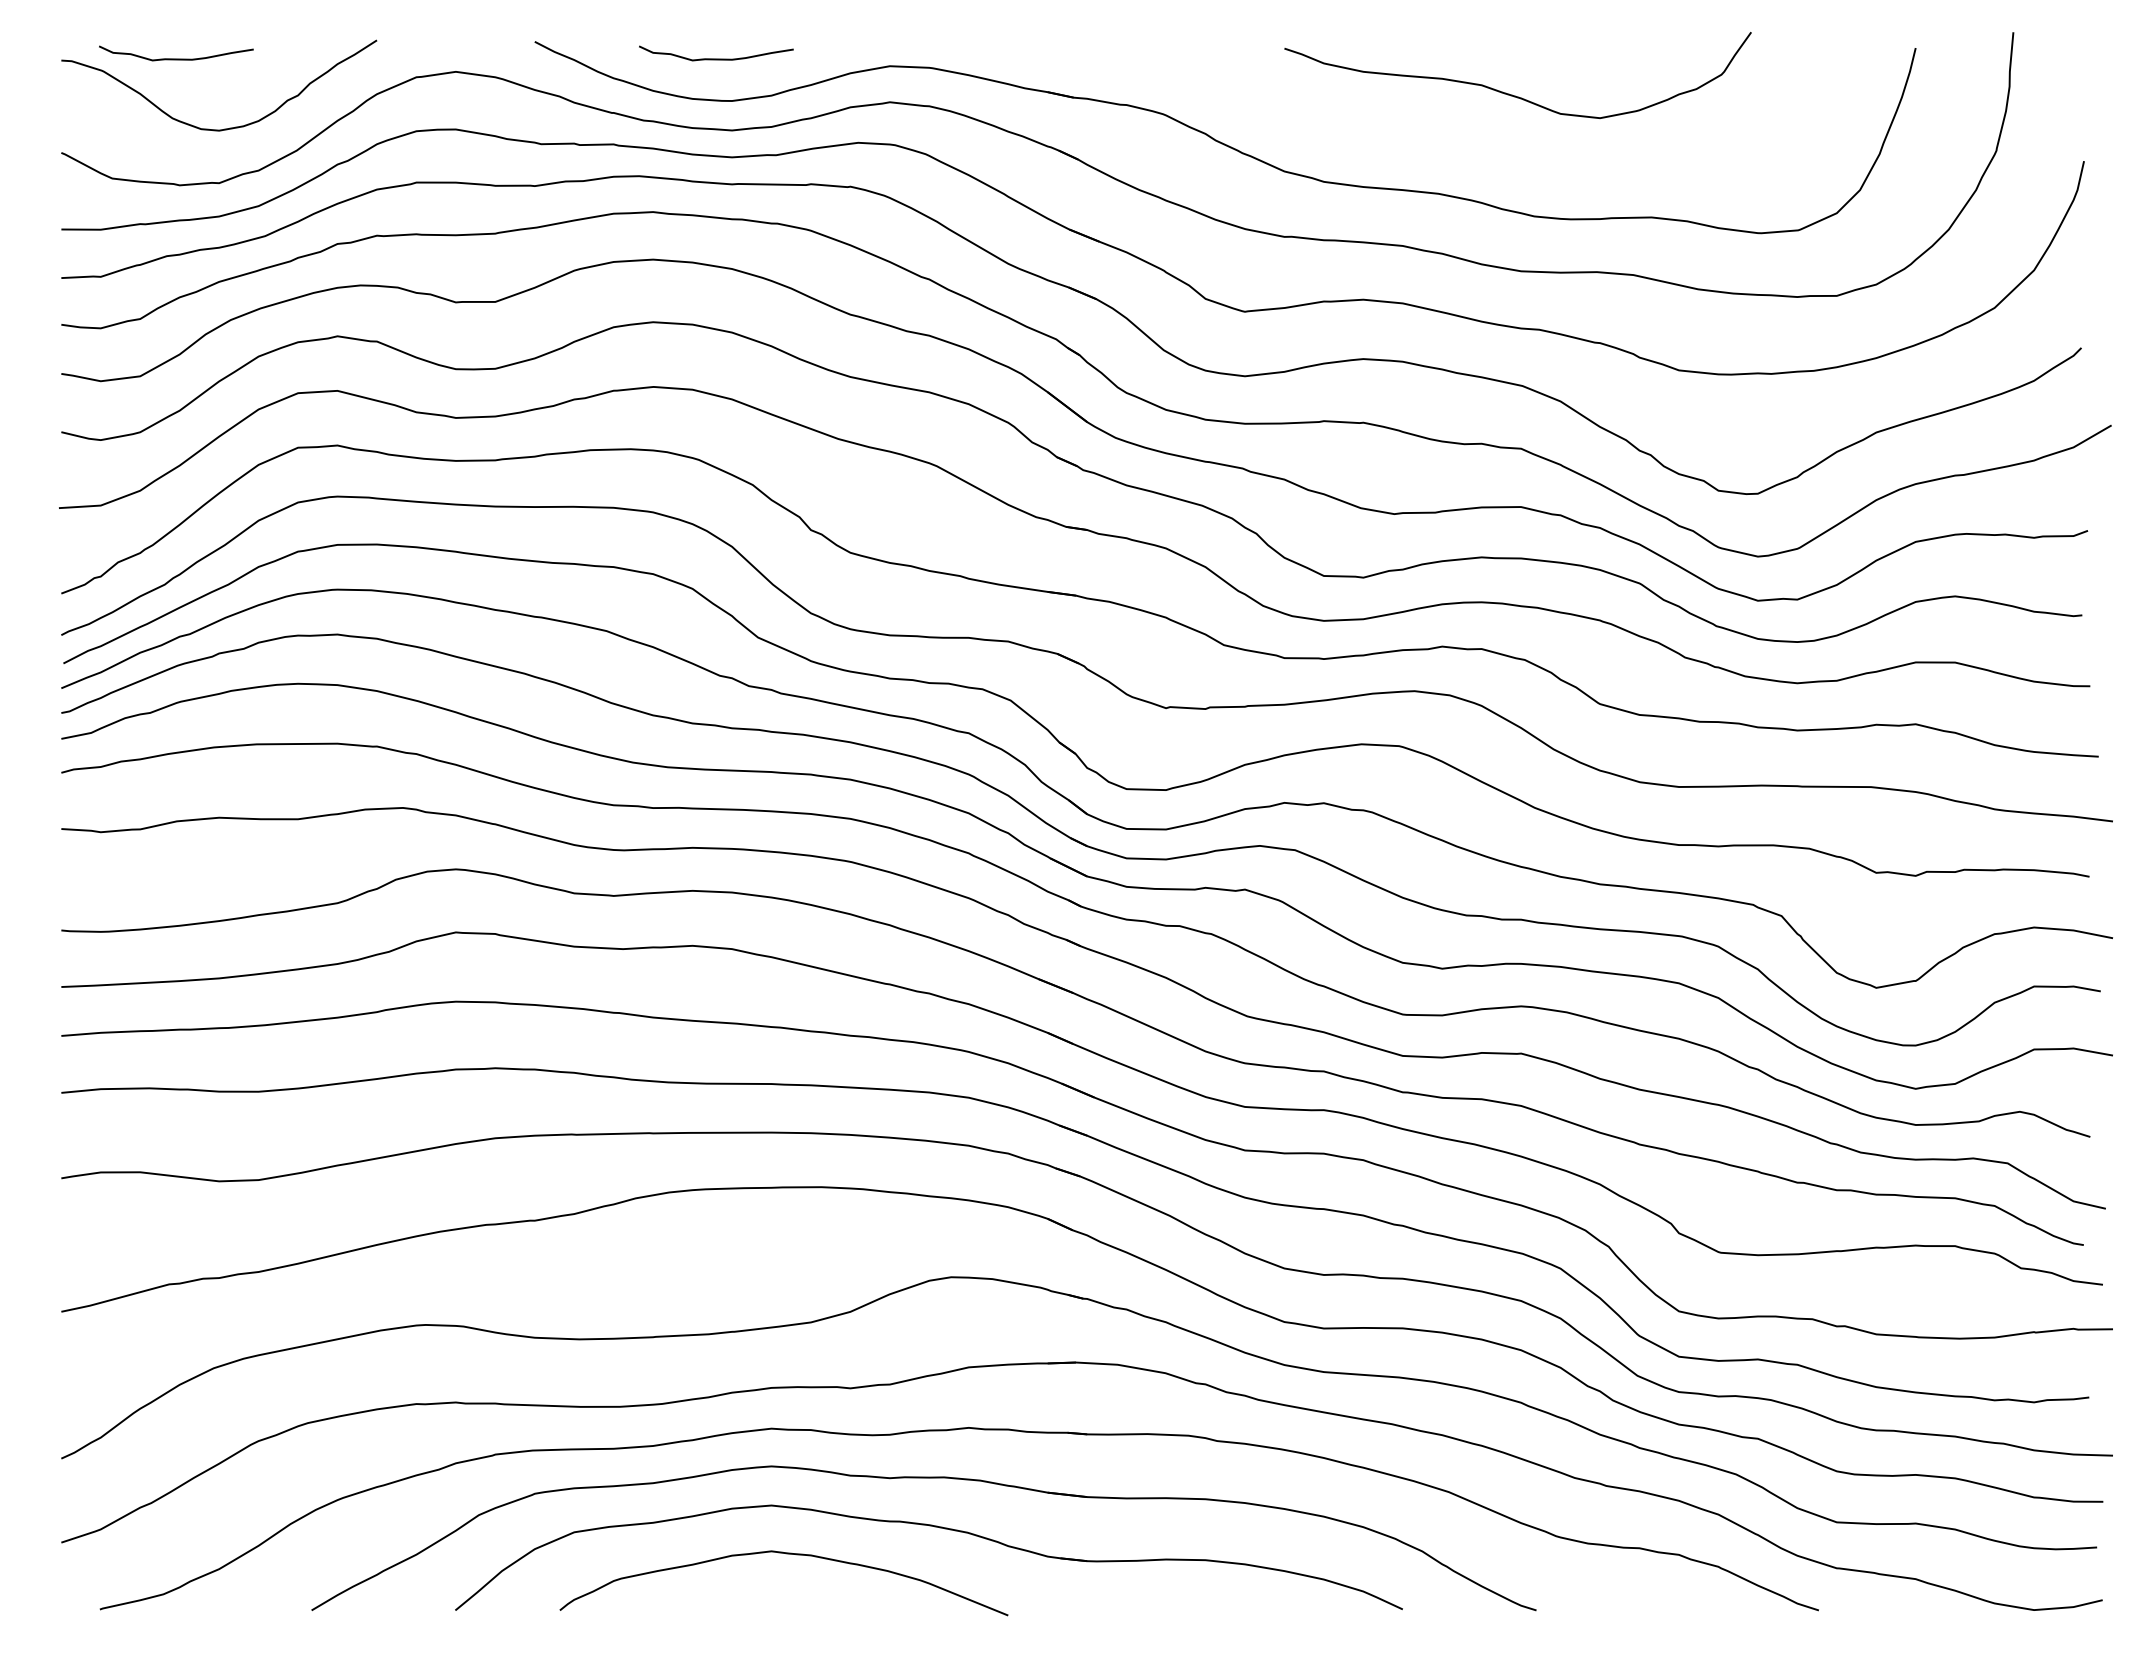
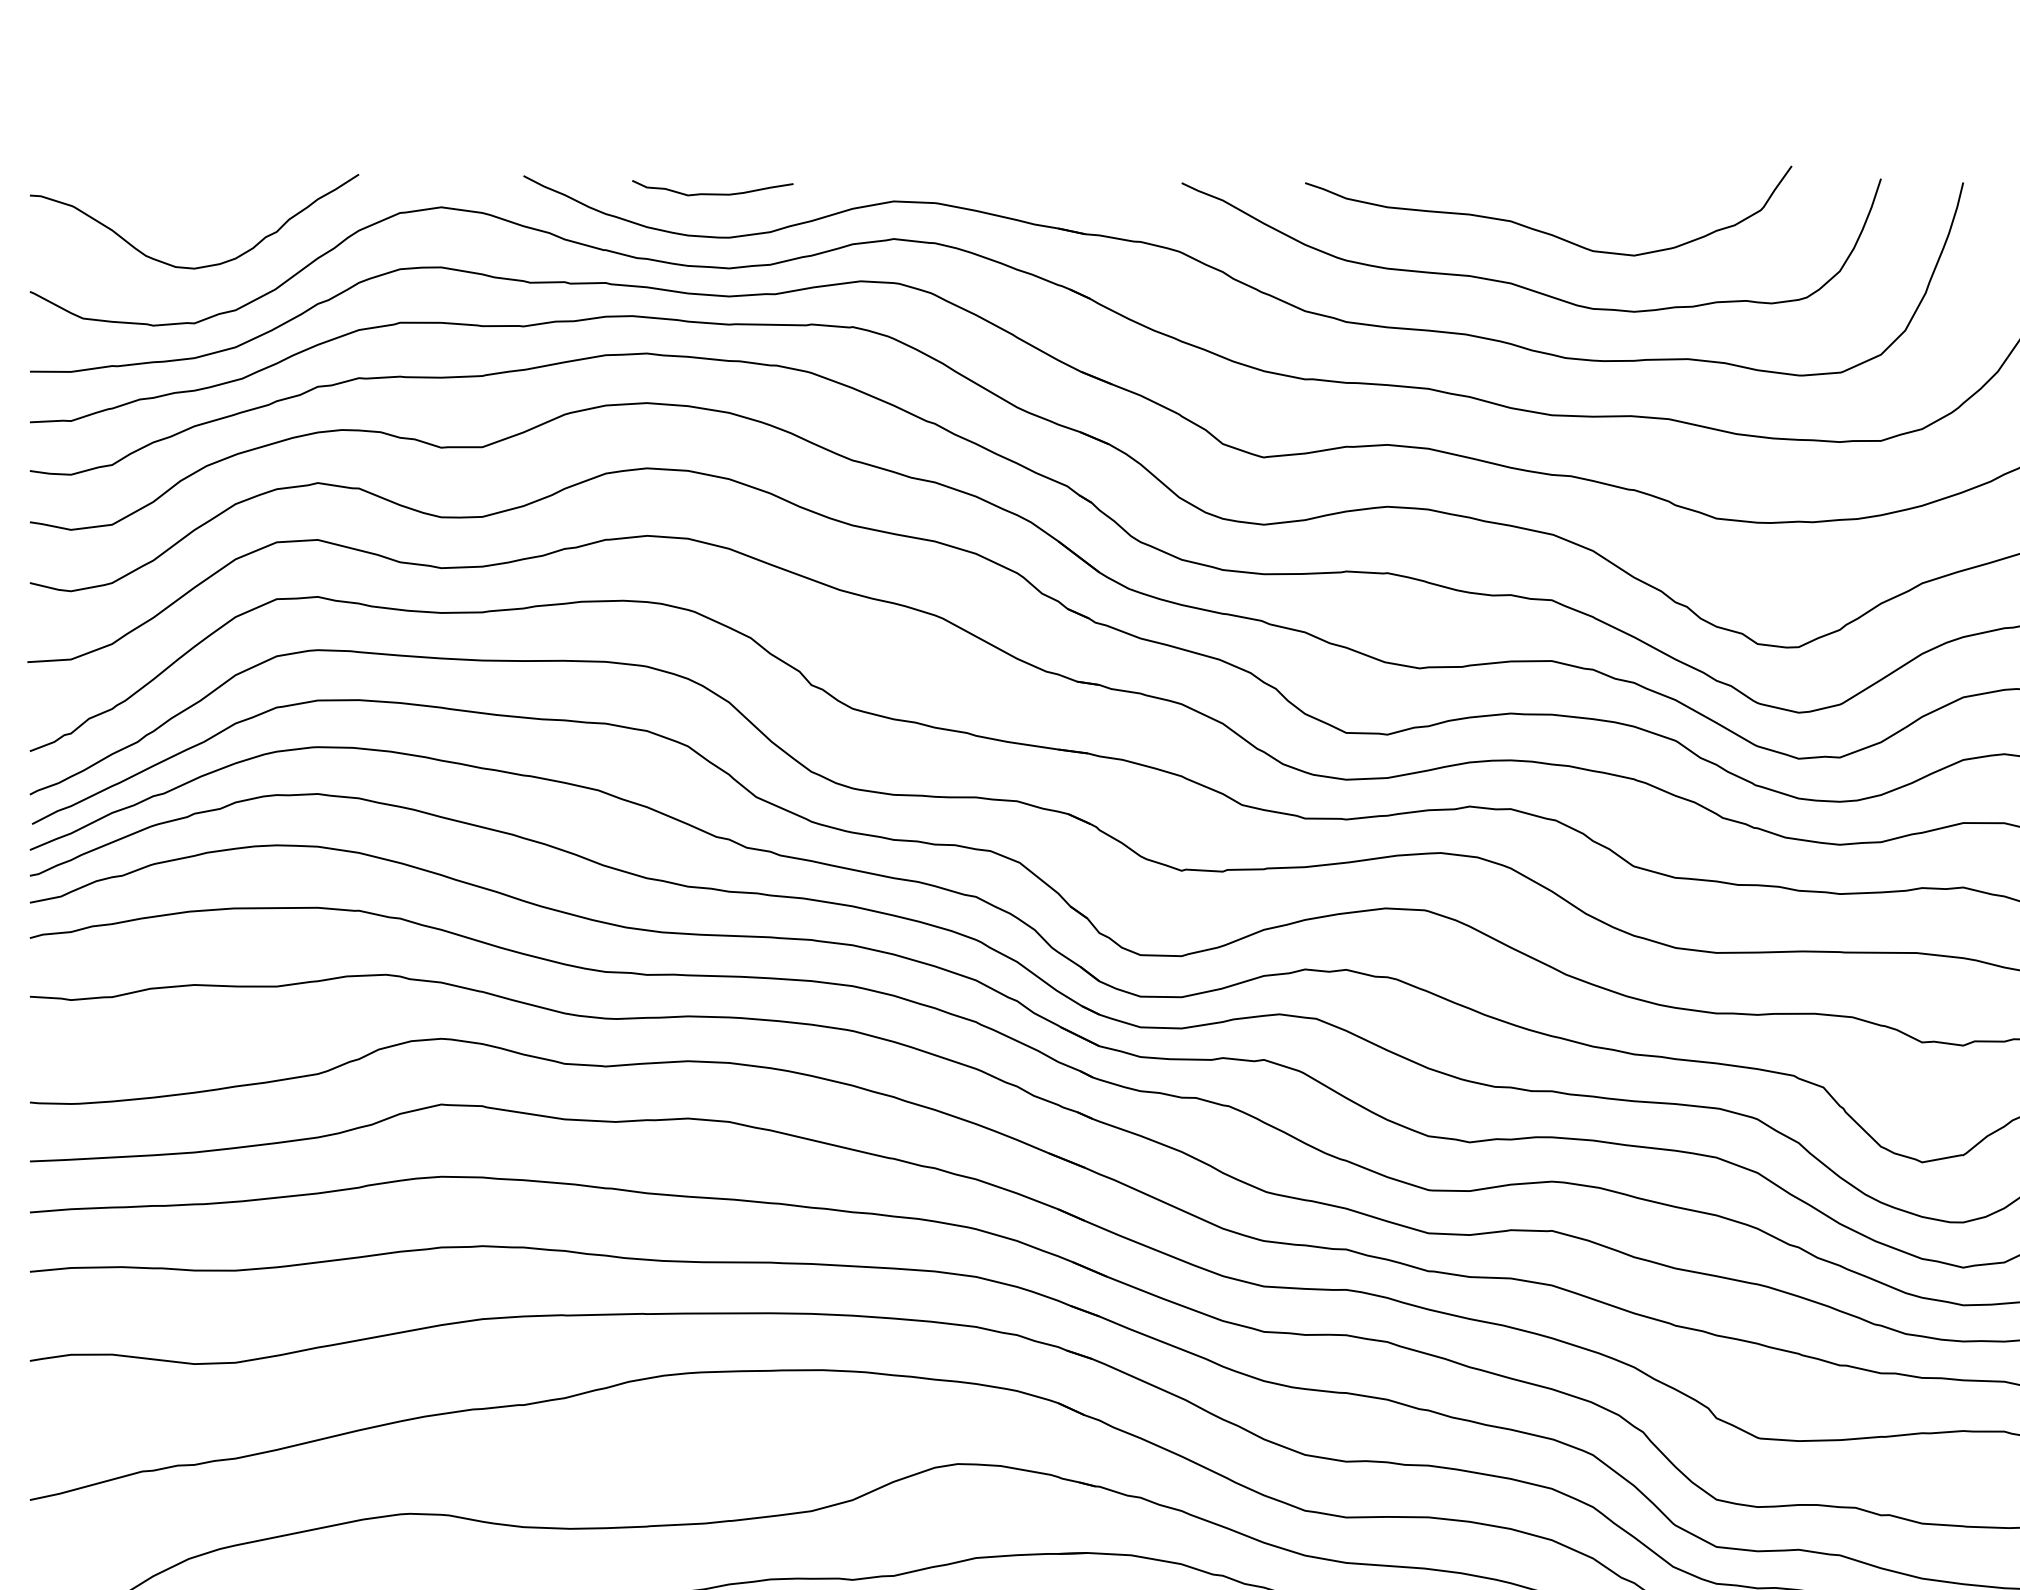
curve: (176, 58) -> (149, 193), removed
curve: (1487, 145) -> (1516, 284), added

